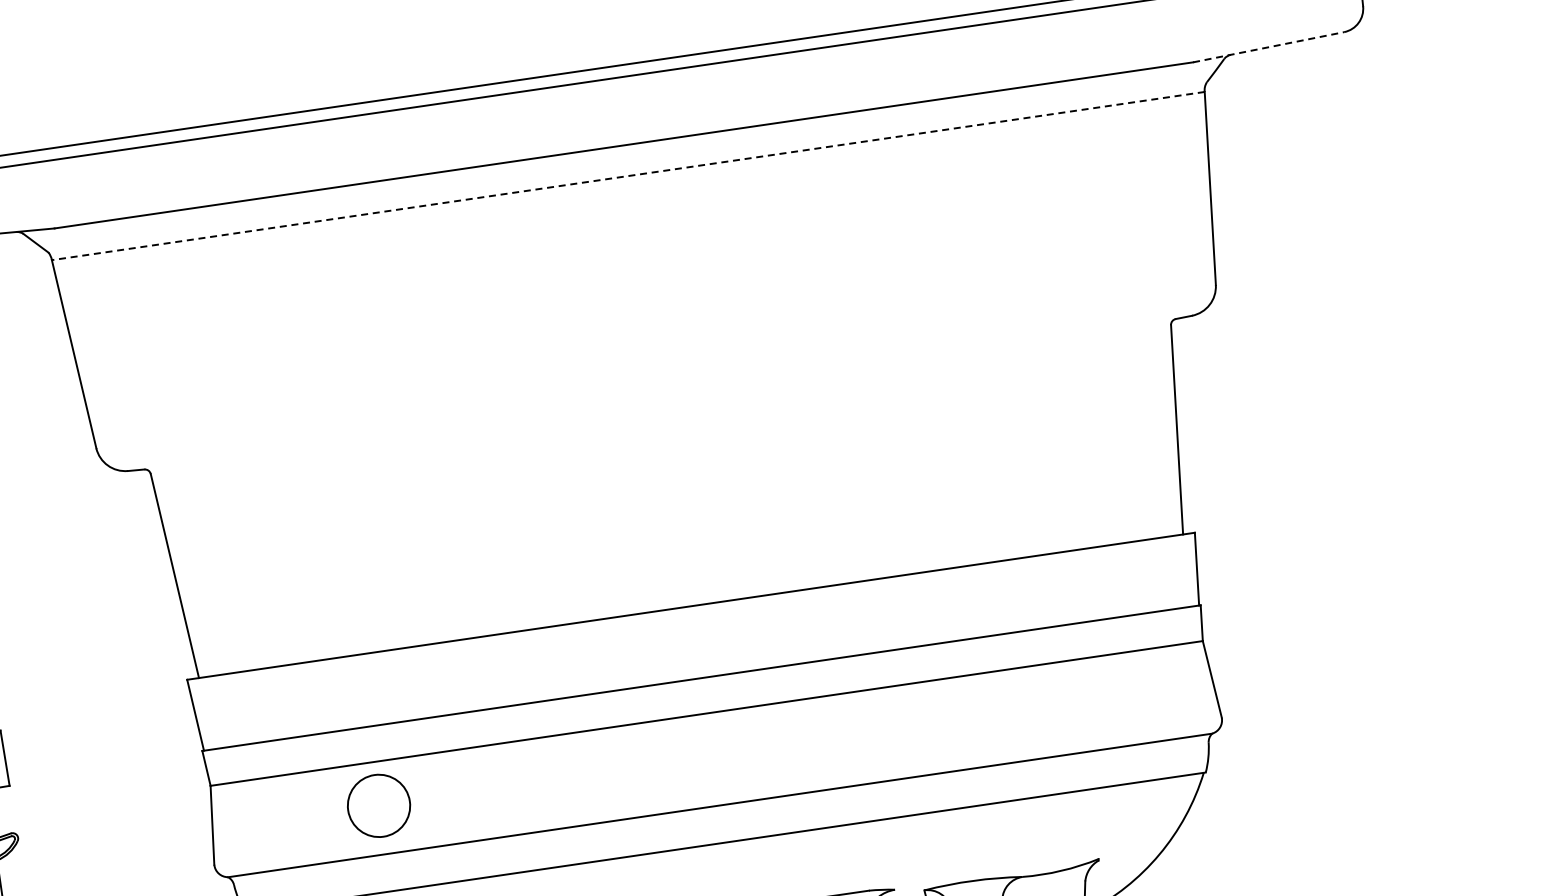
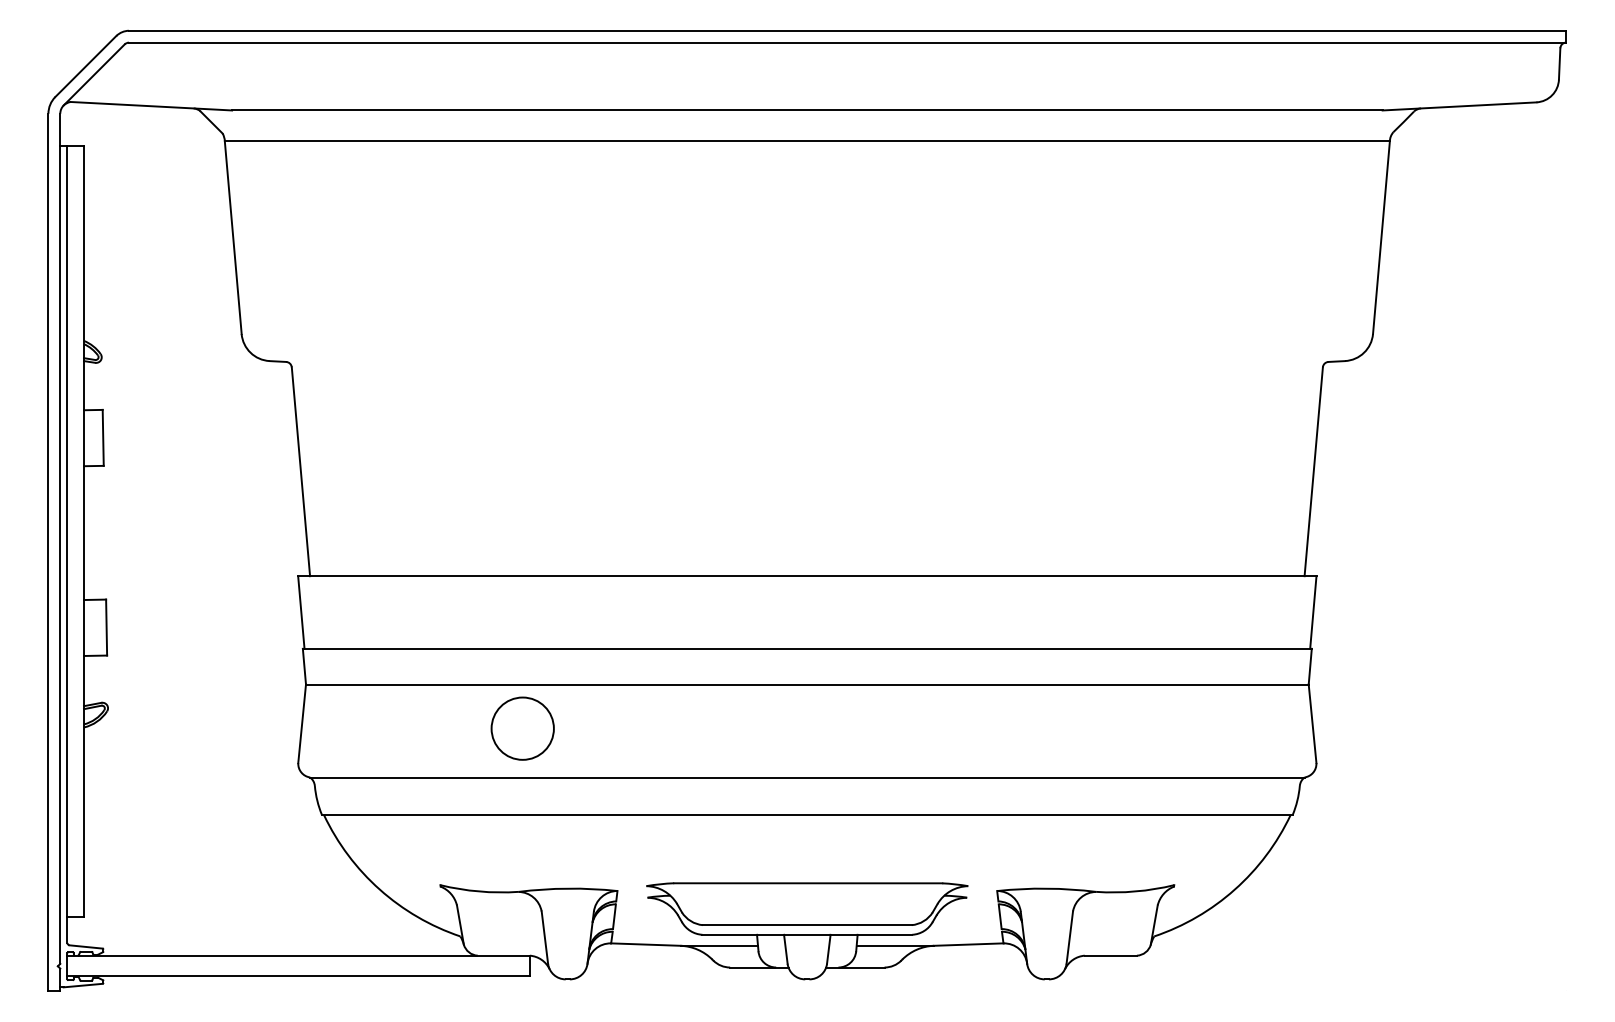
line: (1269, 47) -> (1460, 106), dashed -> solid
line: (628, 176) -> (807, 141), dashed -> solid
circle: (378, 805) -> (522, 728), moved

